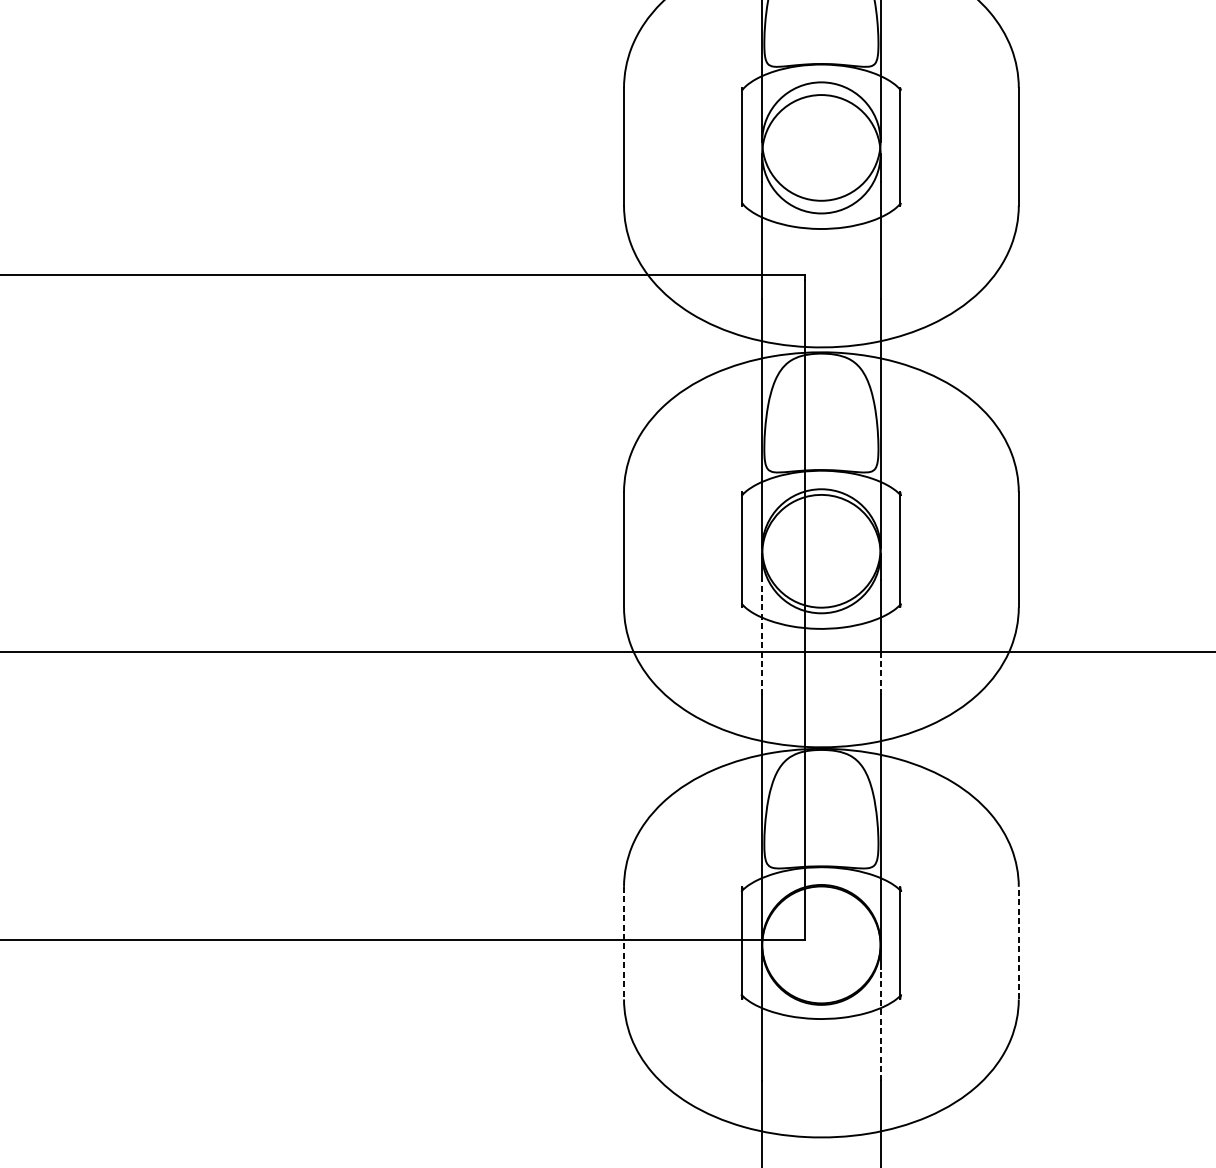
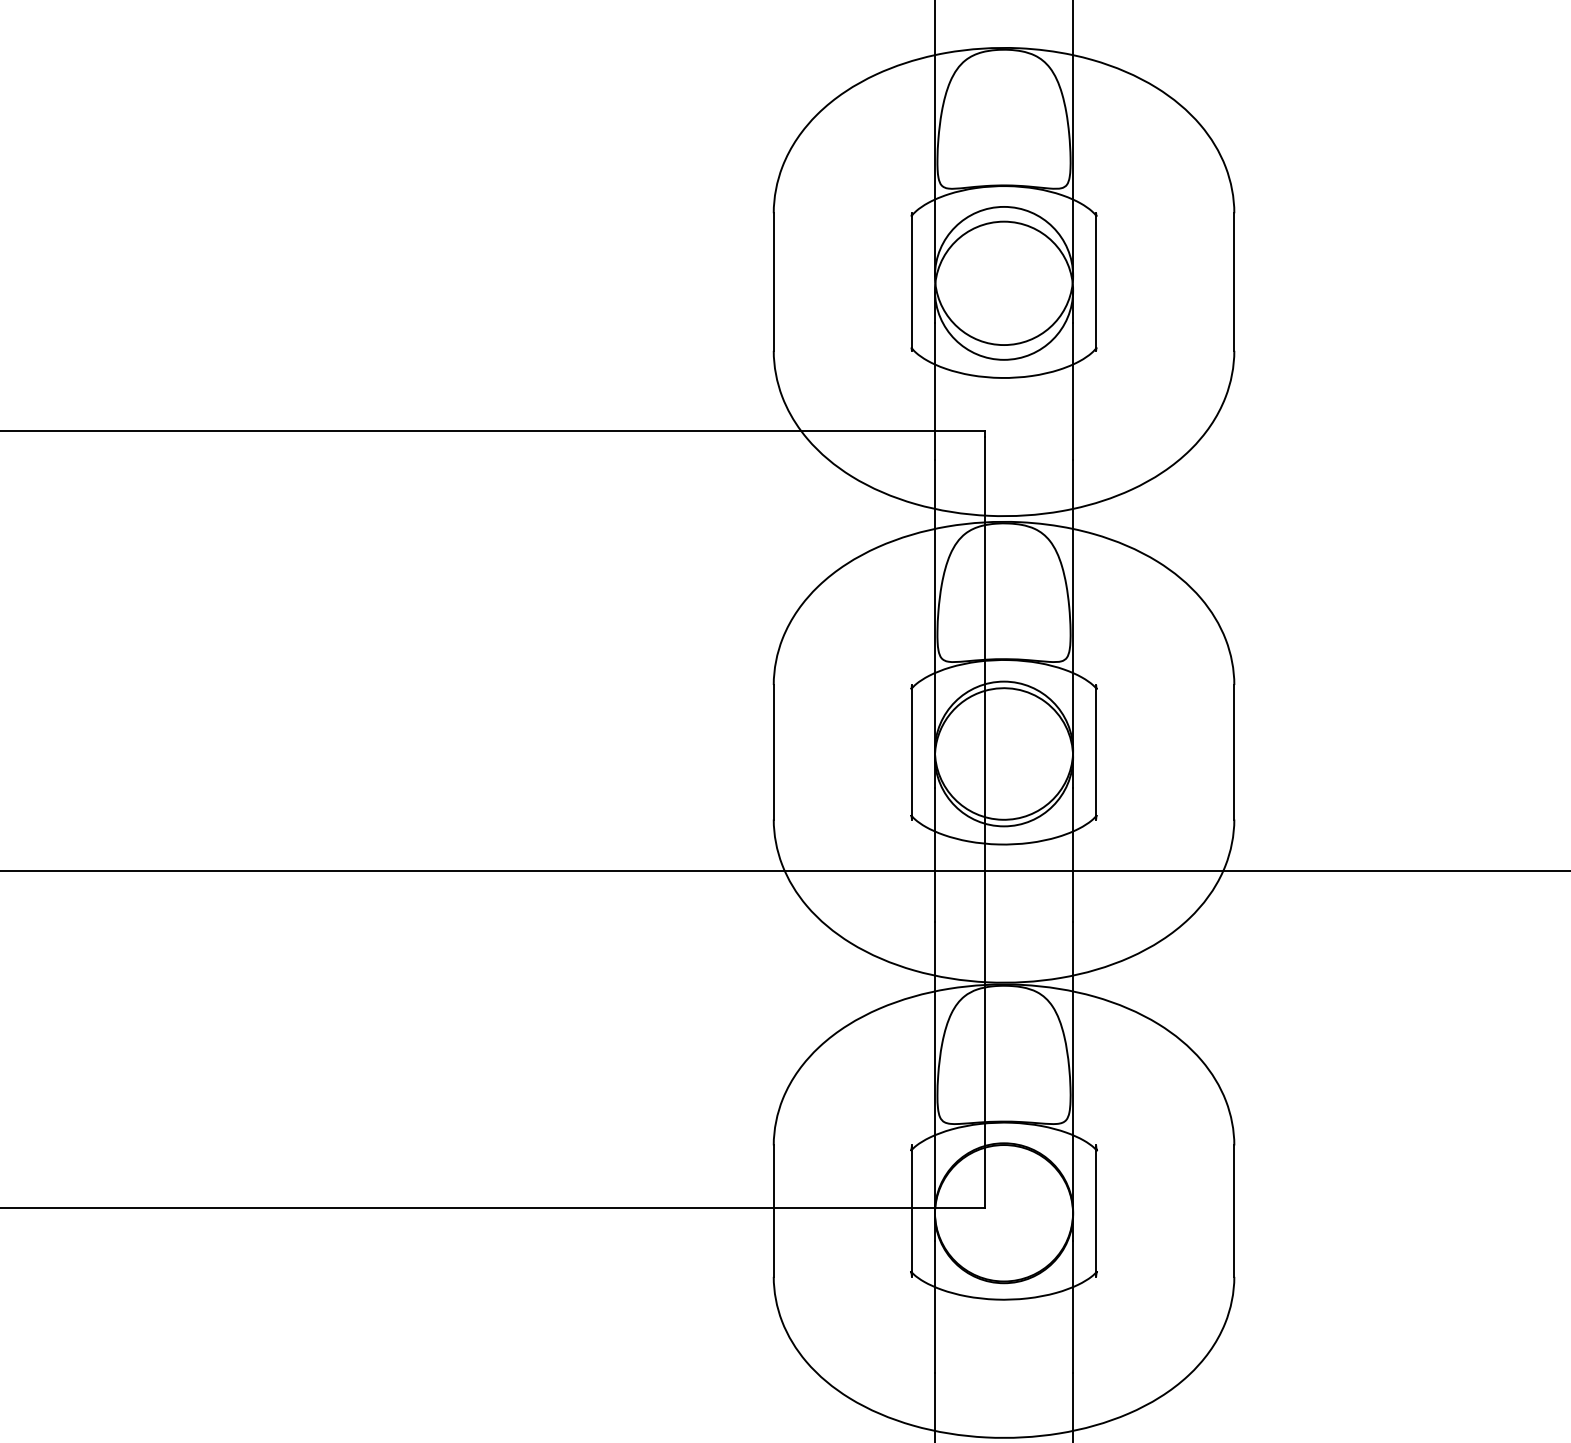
line: (761, 637) -> (934, 854), dashed -> solid
line: (880, 673) -> (1073, 896), dashed -> solid
line: (623, 943) -> (773, 1211), dashed -> solid
line: (1018, 943) -> (1234, 1211), dashed -> solid
line: (880, 1024) -> (1073, 1306), dashed -> solid

